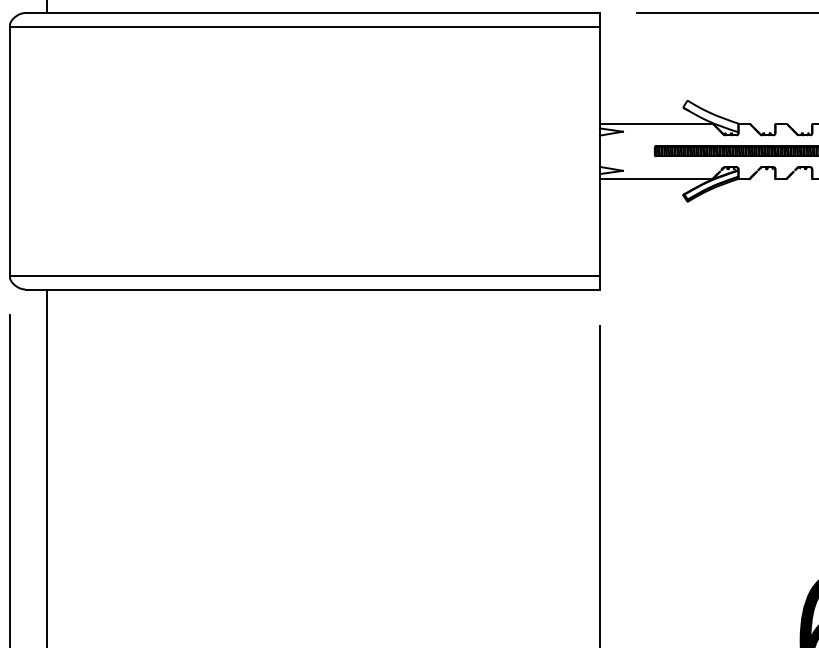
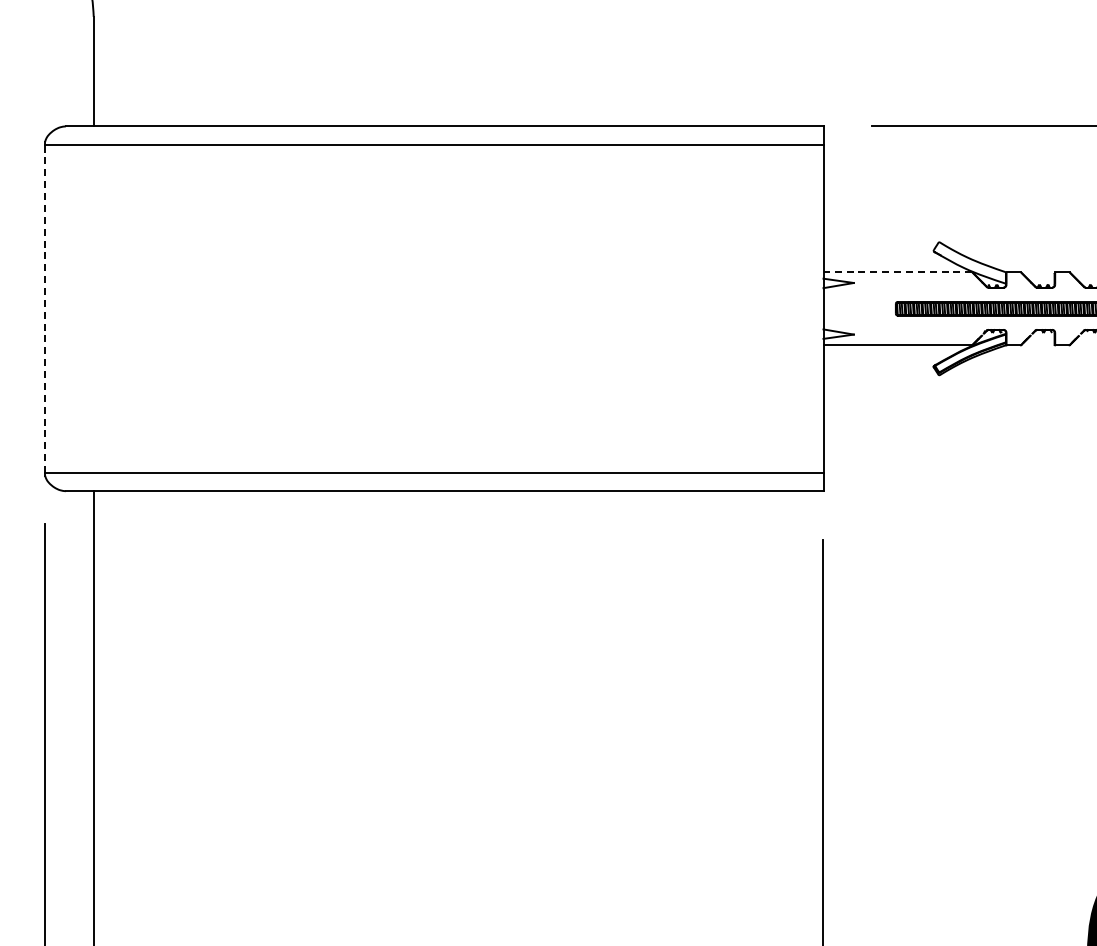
line: (656, 123) -> (897, 272), solid -> dashed
line: (10, 151) -> (45, 308), solid -> dashed

